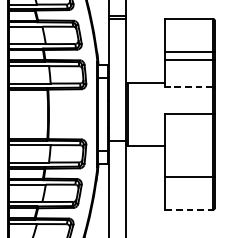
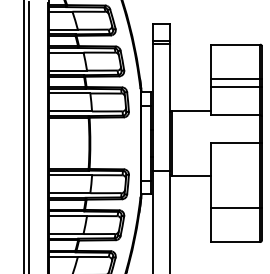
line: (189, 87) -> (235, 115), dashed -> solid
line: (189, 210) -> (235, 242), dashed -> solid

